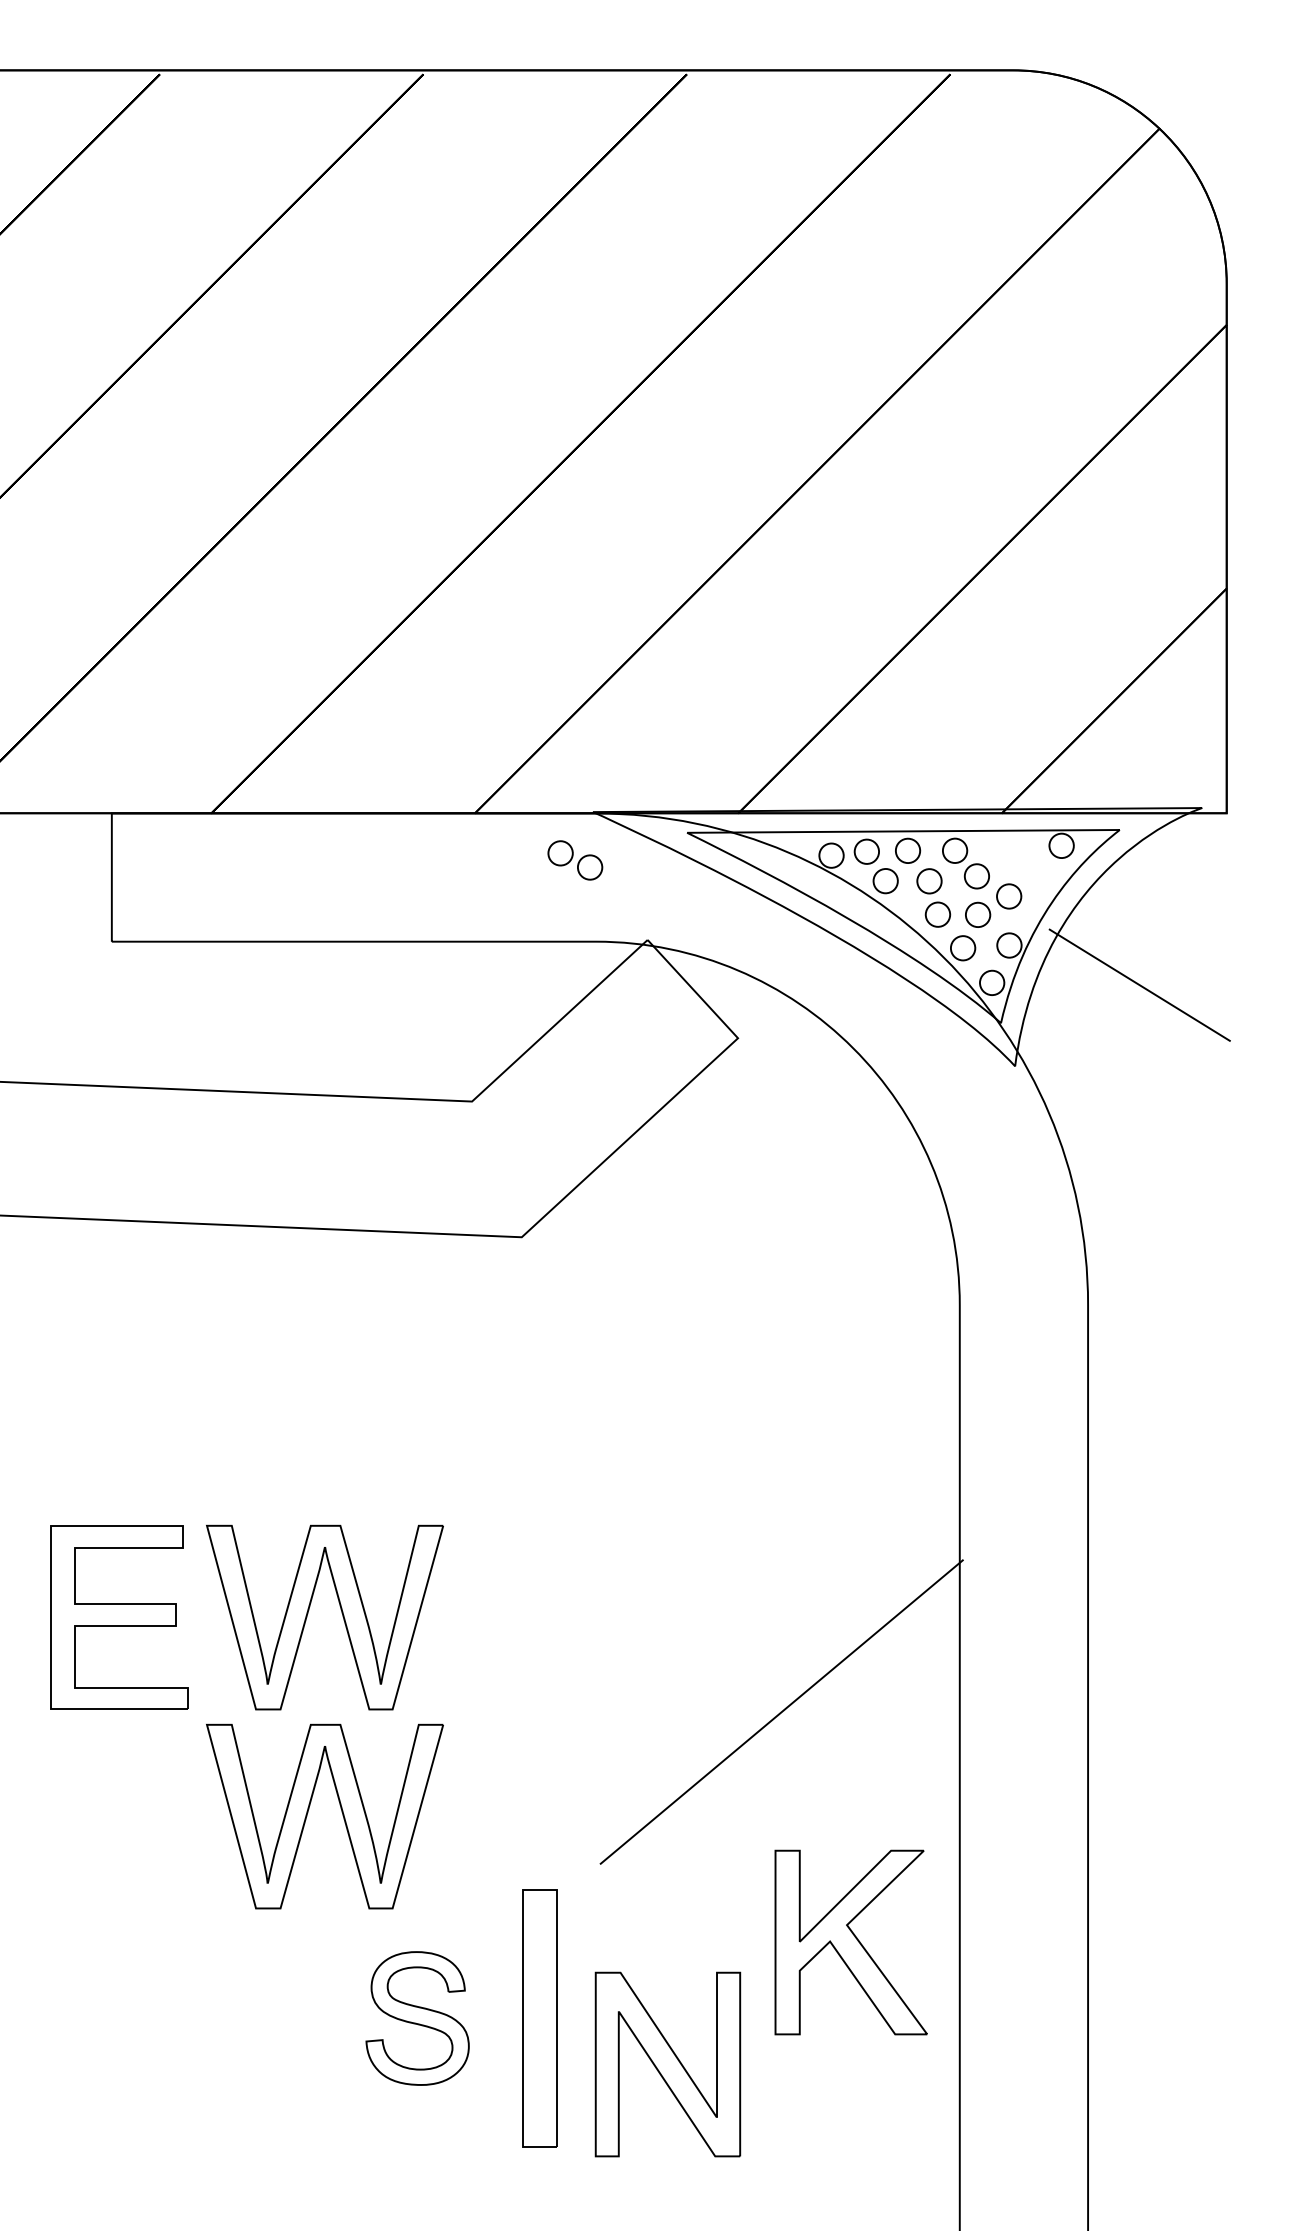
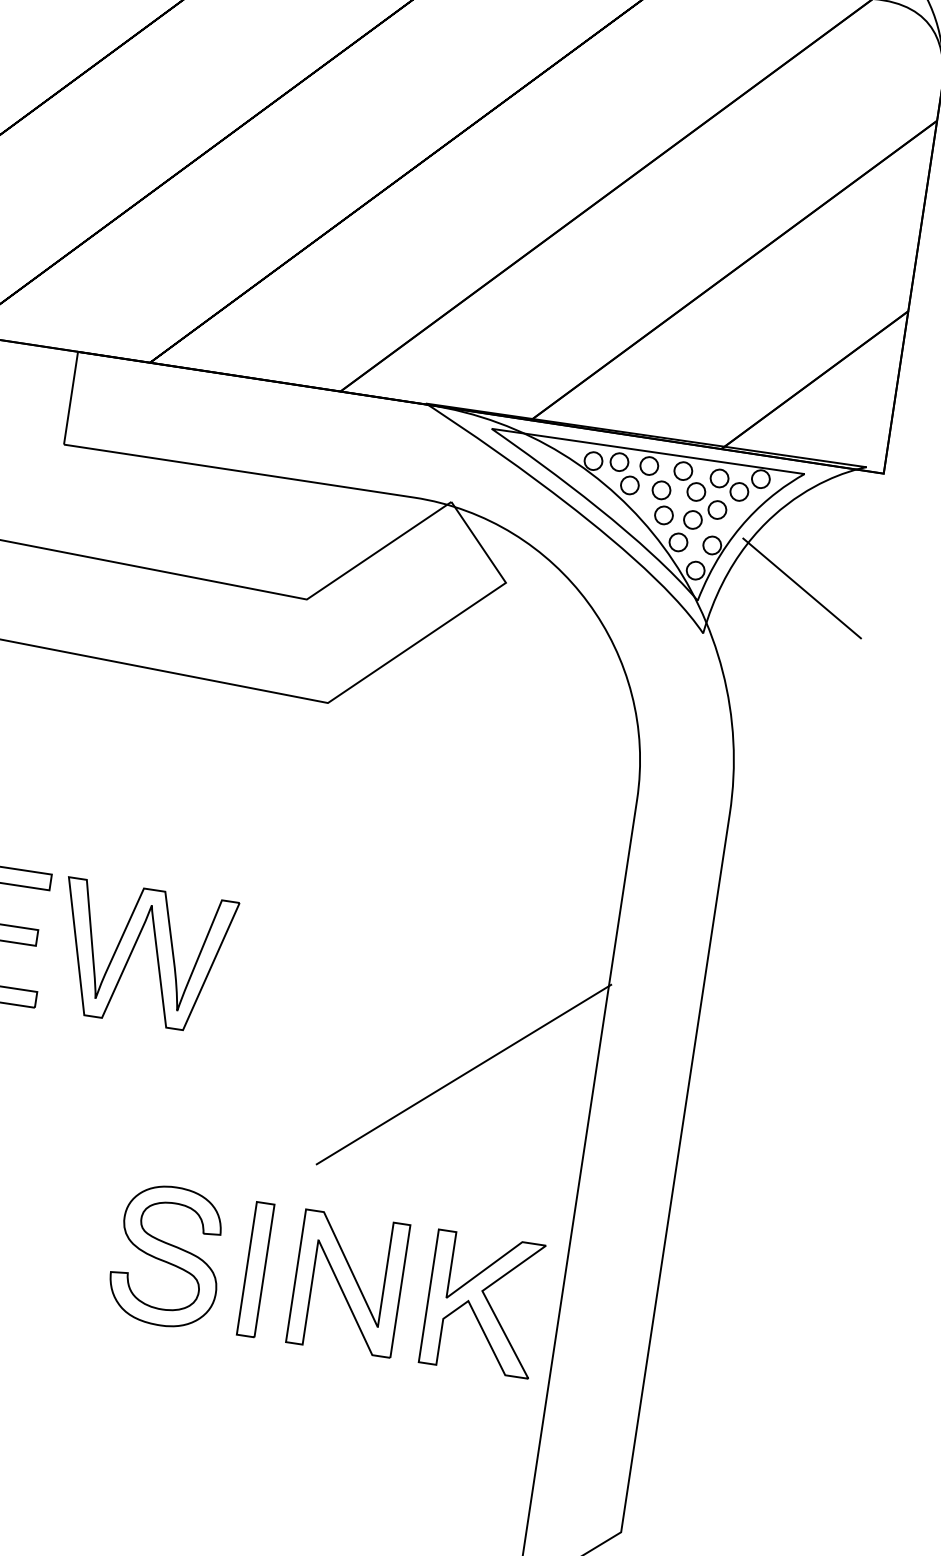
part: (575, 860) -> (729, 485), moved
part: (308, 1812) -> (110, 1095), removed
part: (850, 1942) -> (483, 1303), moved
part: (417, 2018) -> (167, 1256), size x1.43
part: (539, 2018) -> (255, 1269), size x0.71
part: (667, 2064) -> (347, 1283), moved

